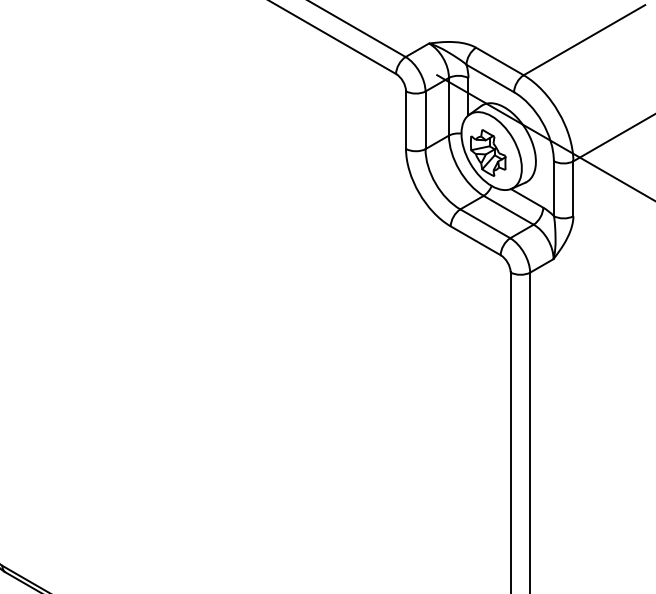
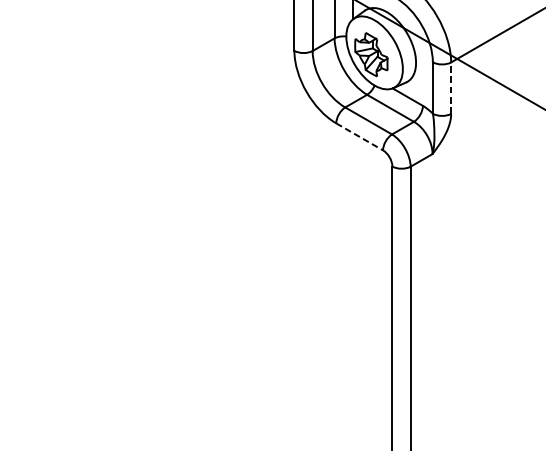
line: (573, 188) -> (451, 87), solid -> dashed
line: (475, 240) -> (359, 136), solid -> dashed

